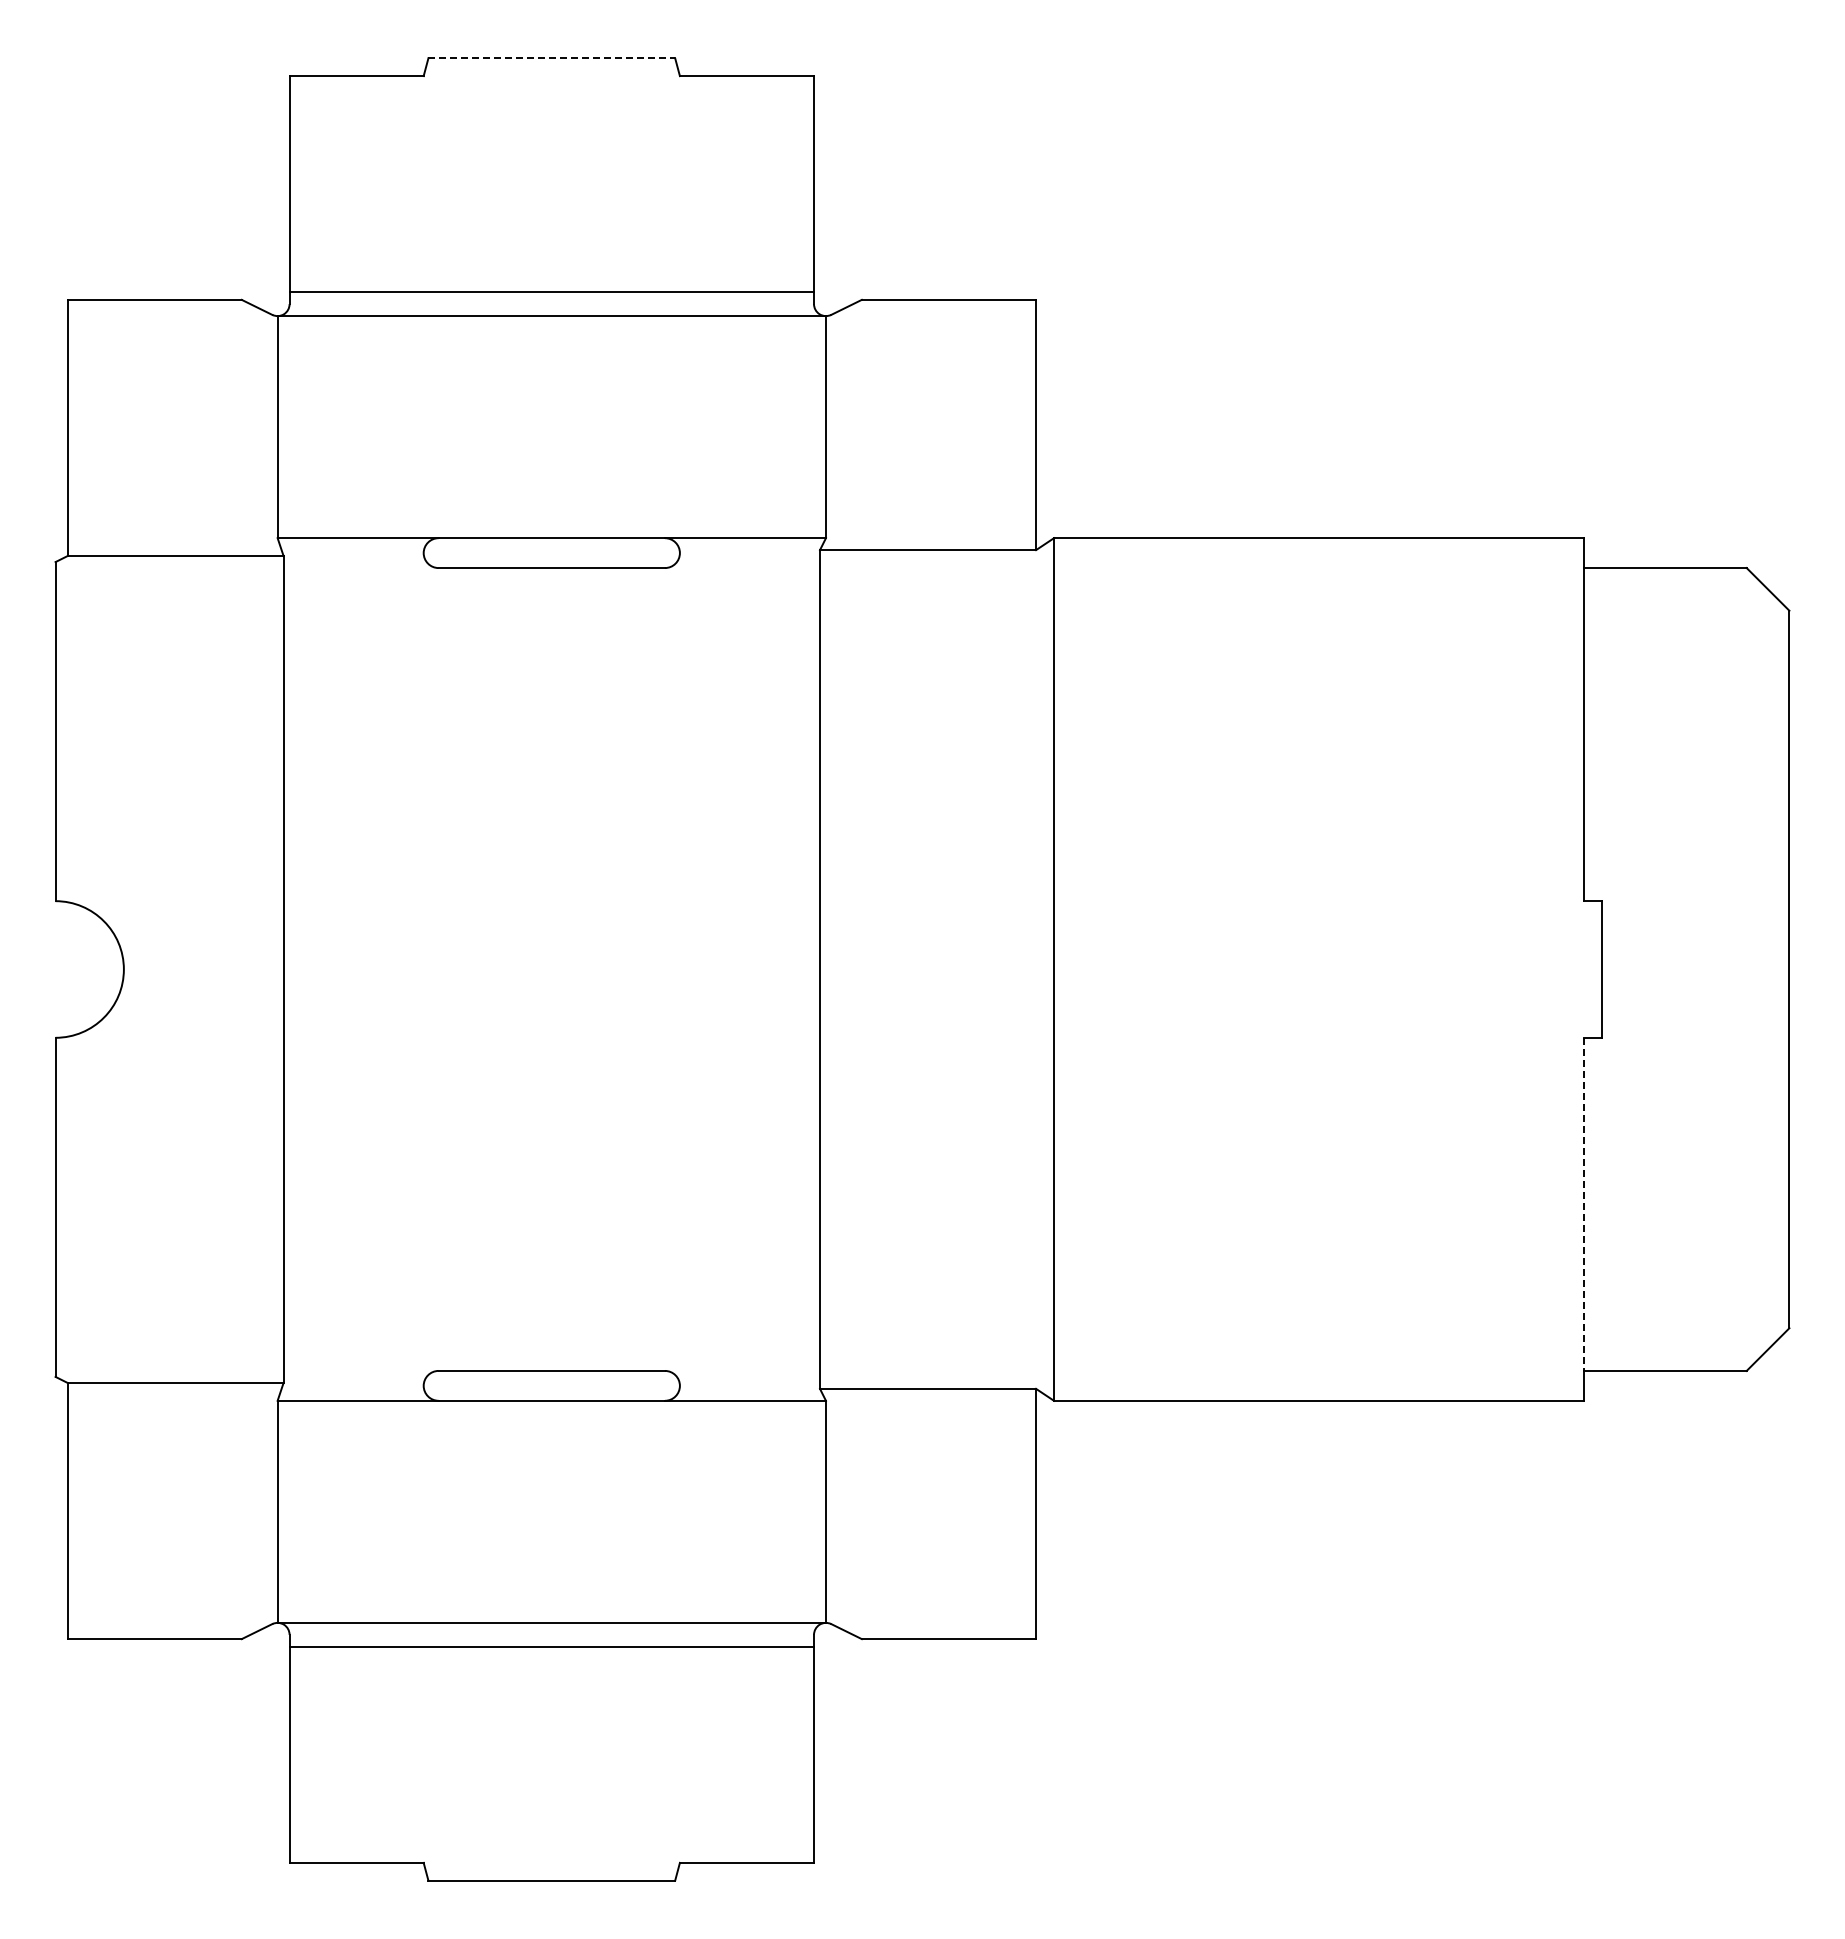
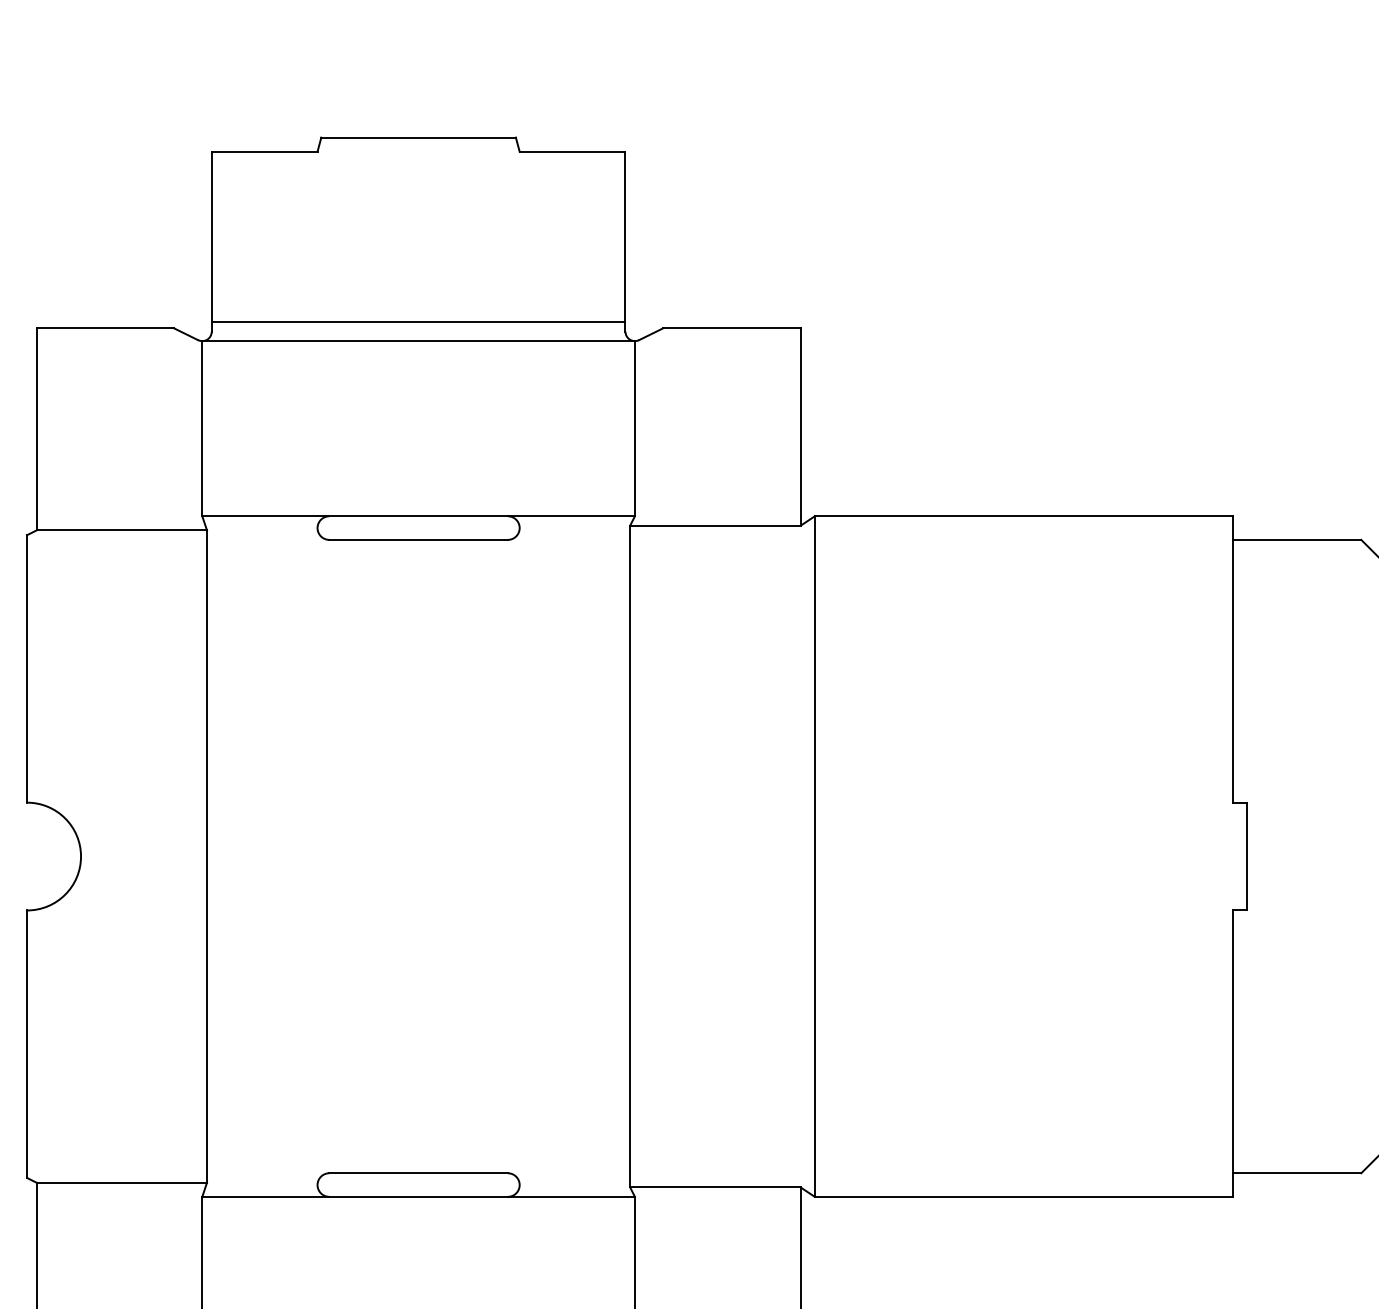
line: (552, 58) -> (419, 137), dashed -> solid
line: (1584, 1204) -> (1233, 1041), dashed -> solid

